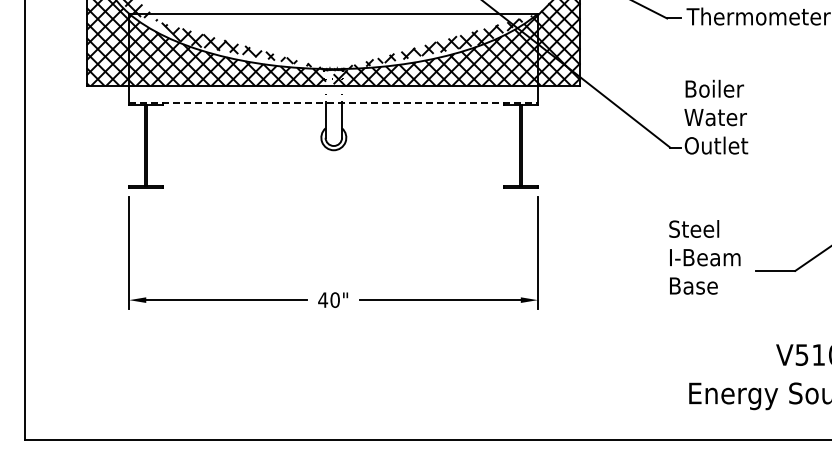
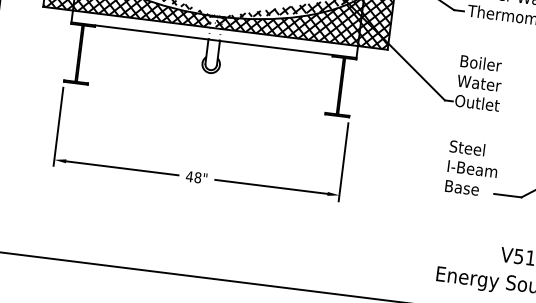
line: (334, 103) -> (214, 40), dashed -> solid
text: (704, 257) -> (472, 168), moved
text: (334, 299) -> (197, 177), 40" -> 48"

